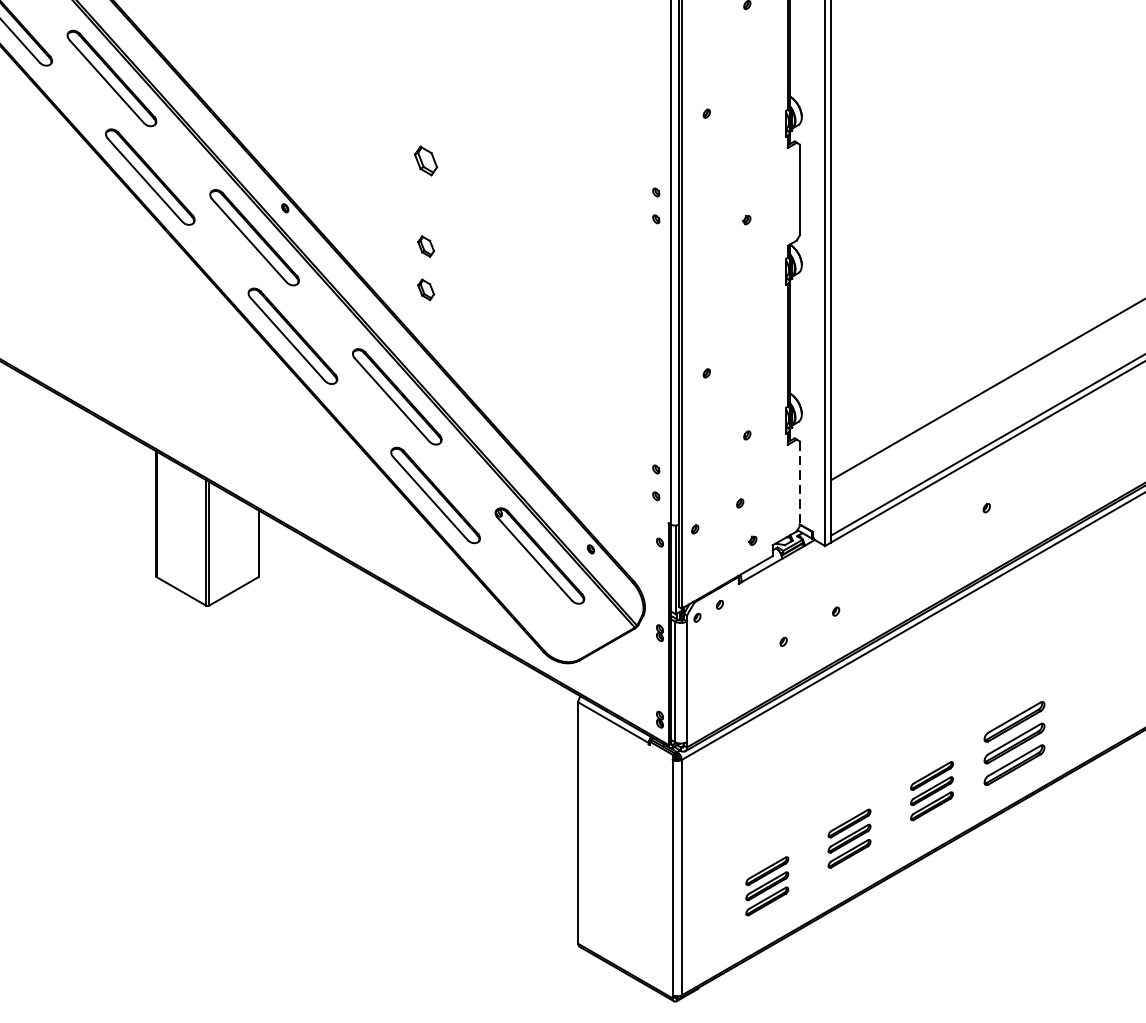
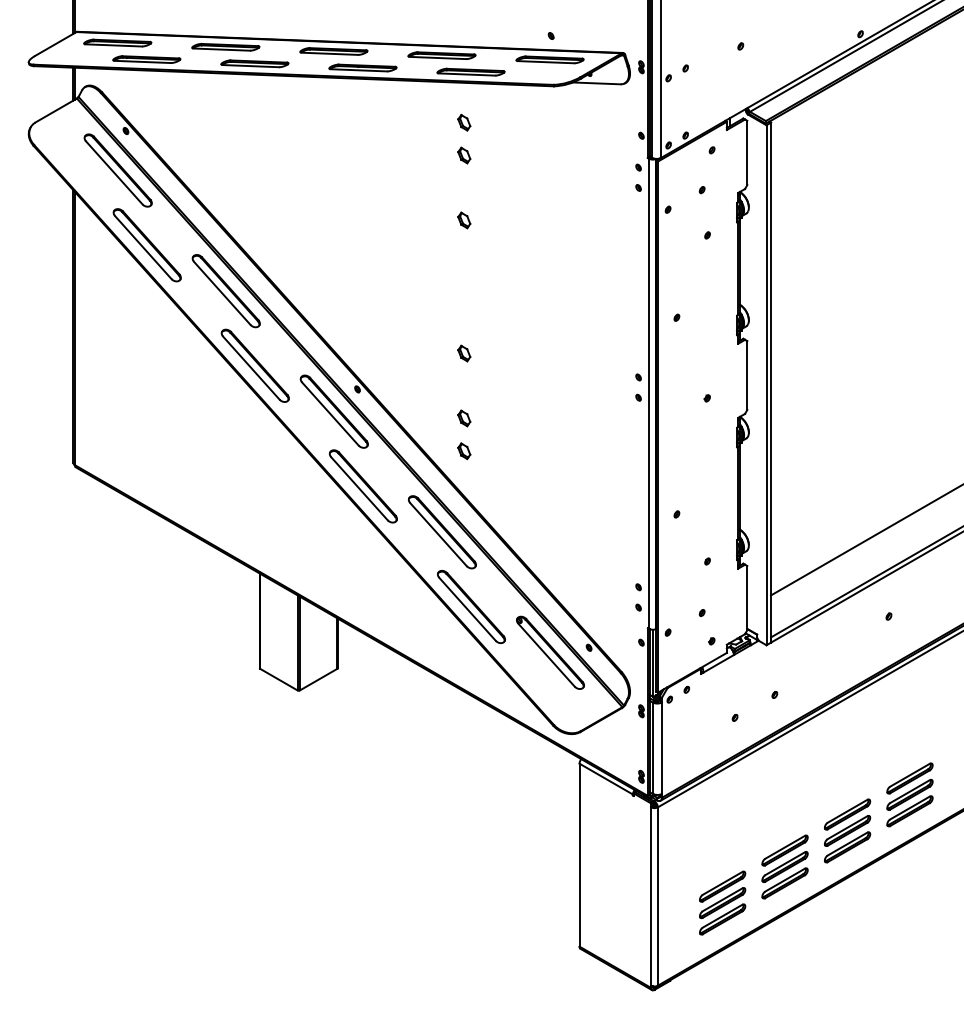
part: (426, 160) -> (464, 353), size x0.71
line: (800, 484) -> (747, 598), dashed -> solid
part: (932, 790) -> (847, 830), size x1.43
part: (848, 838) -> (784, 866), size x1.43
part: (767, 885) -> (722, 902), size x1.43

